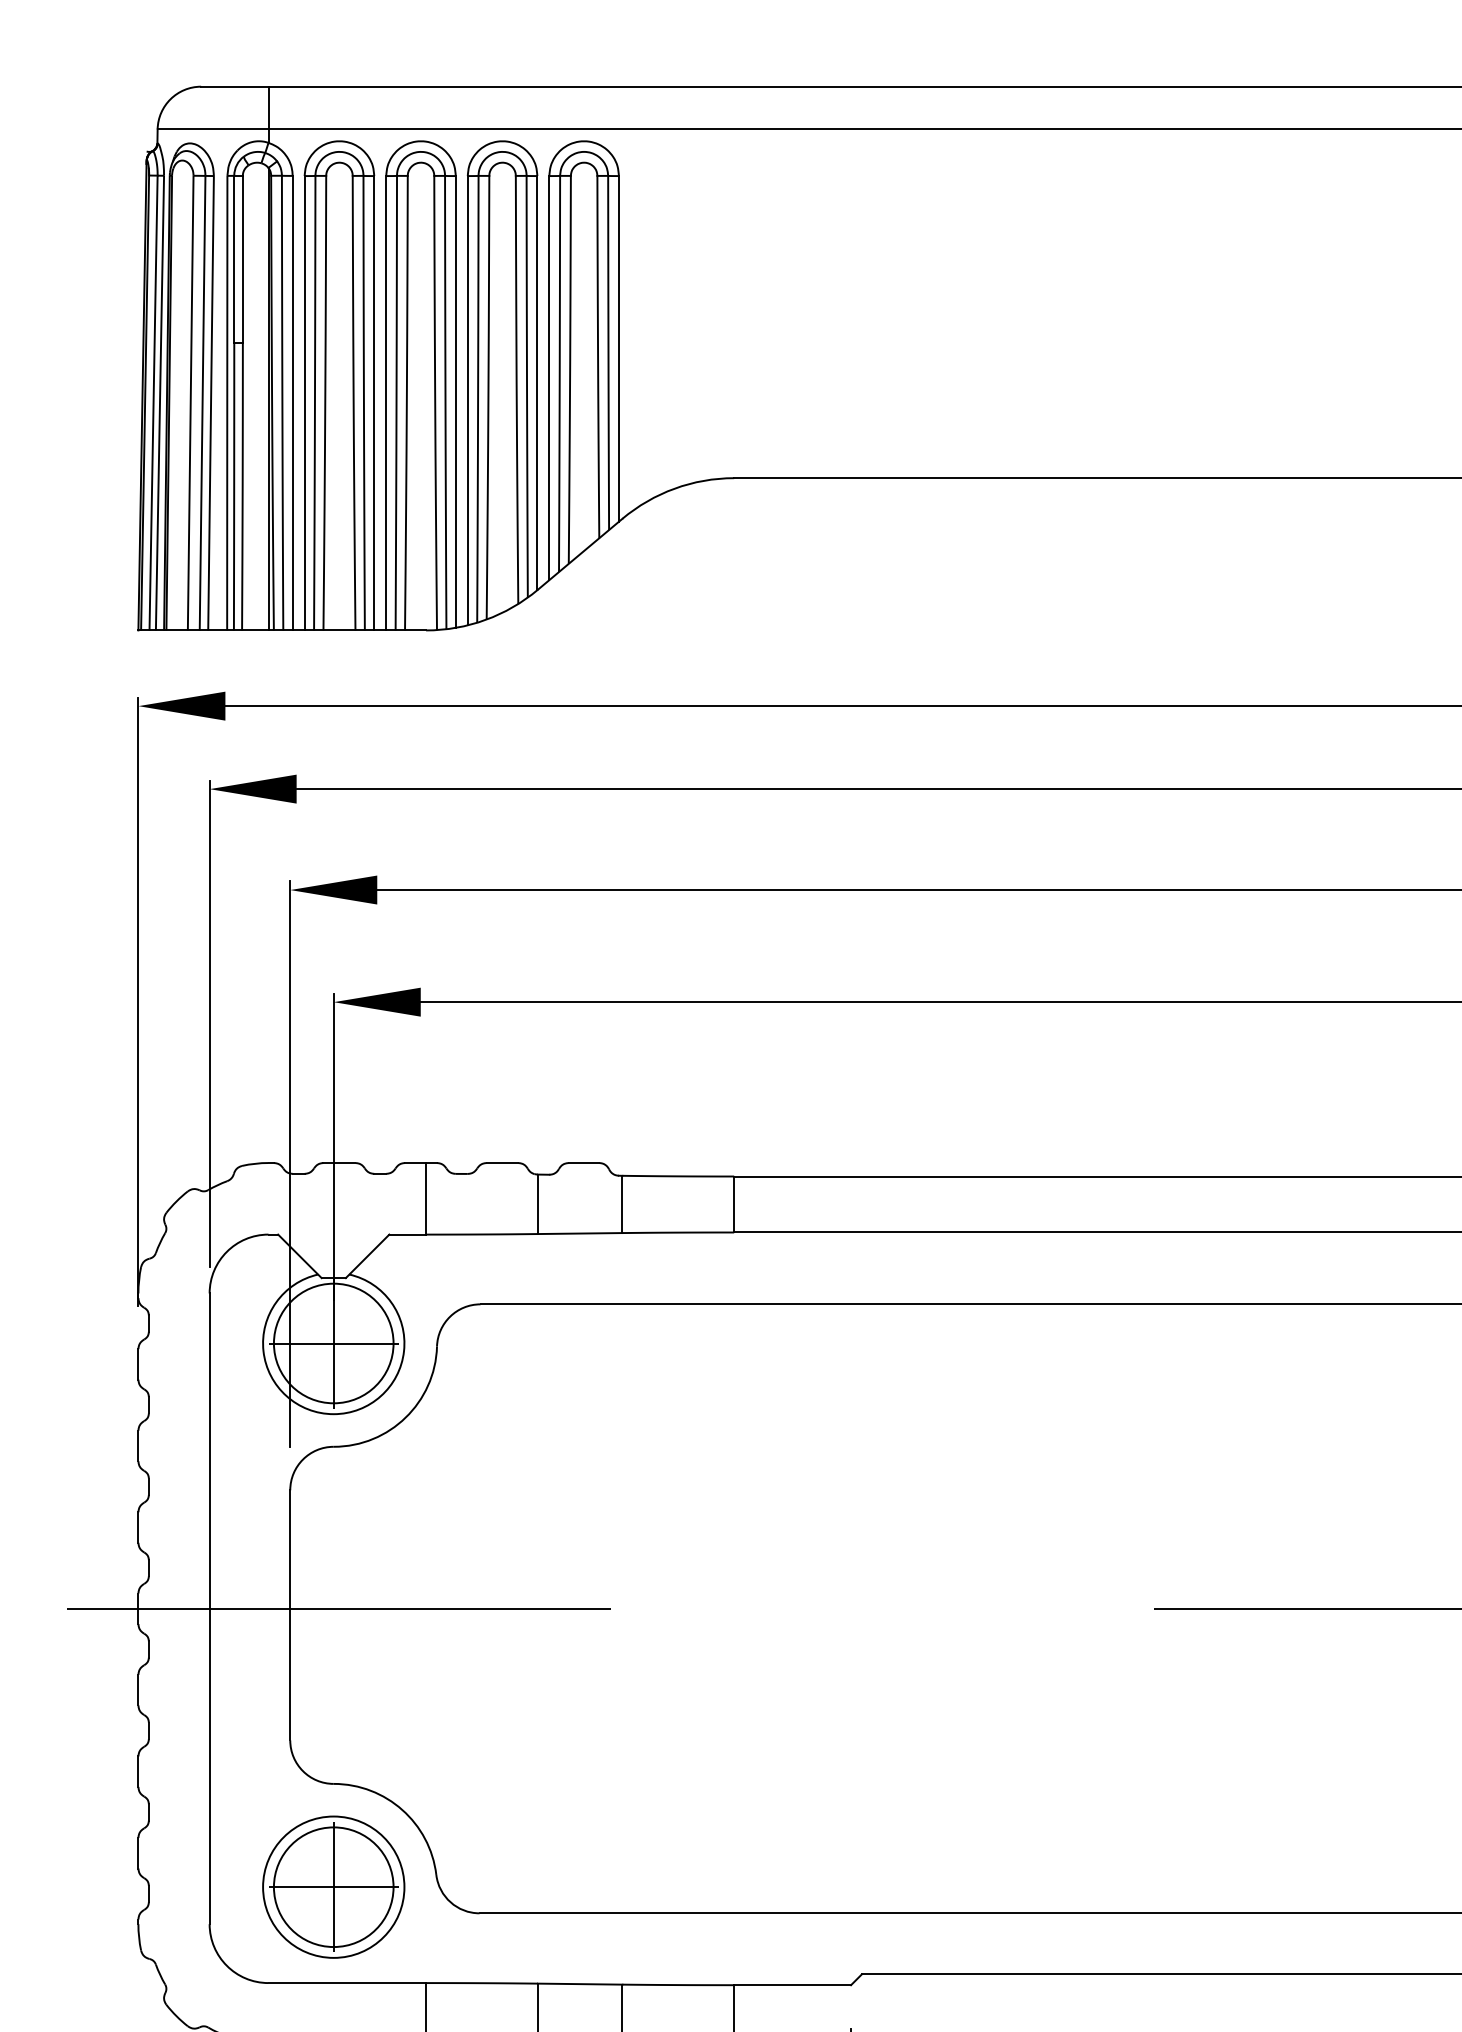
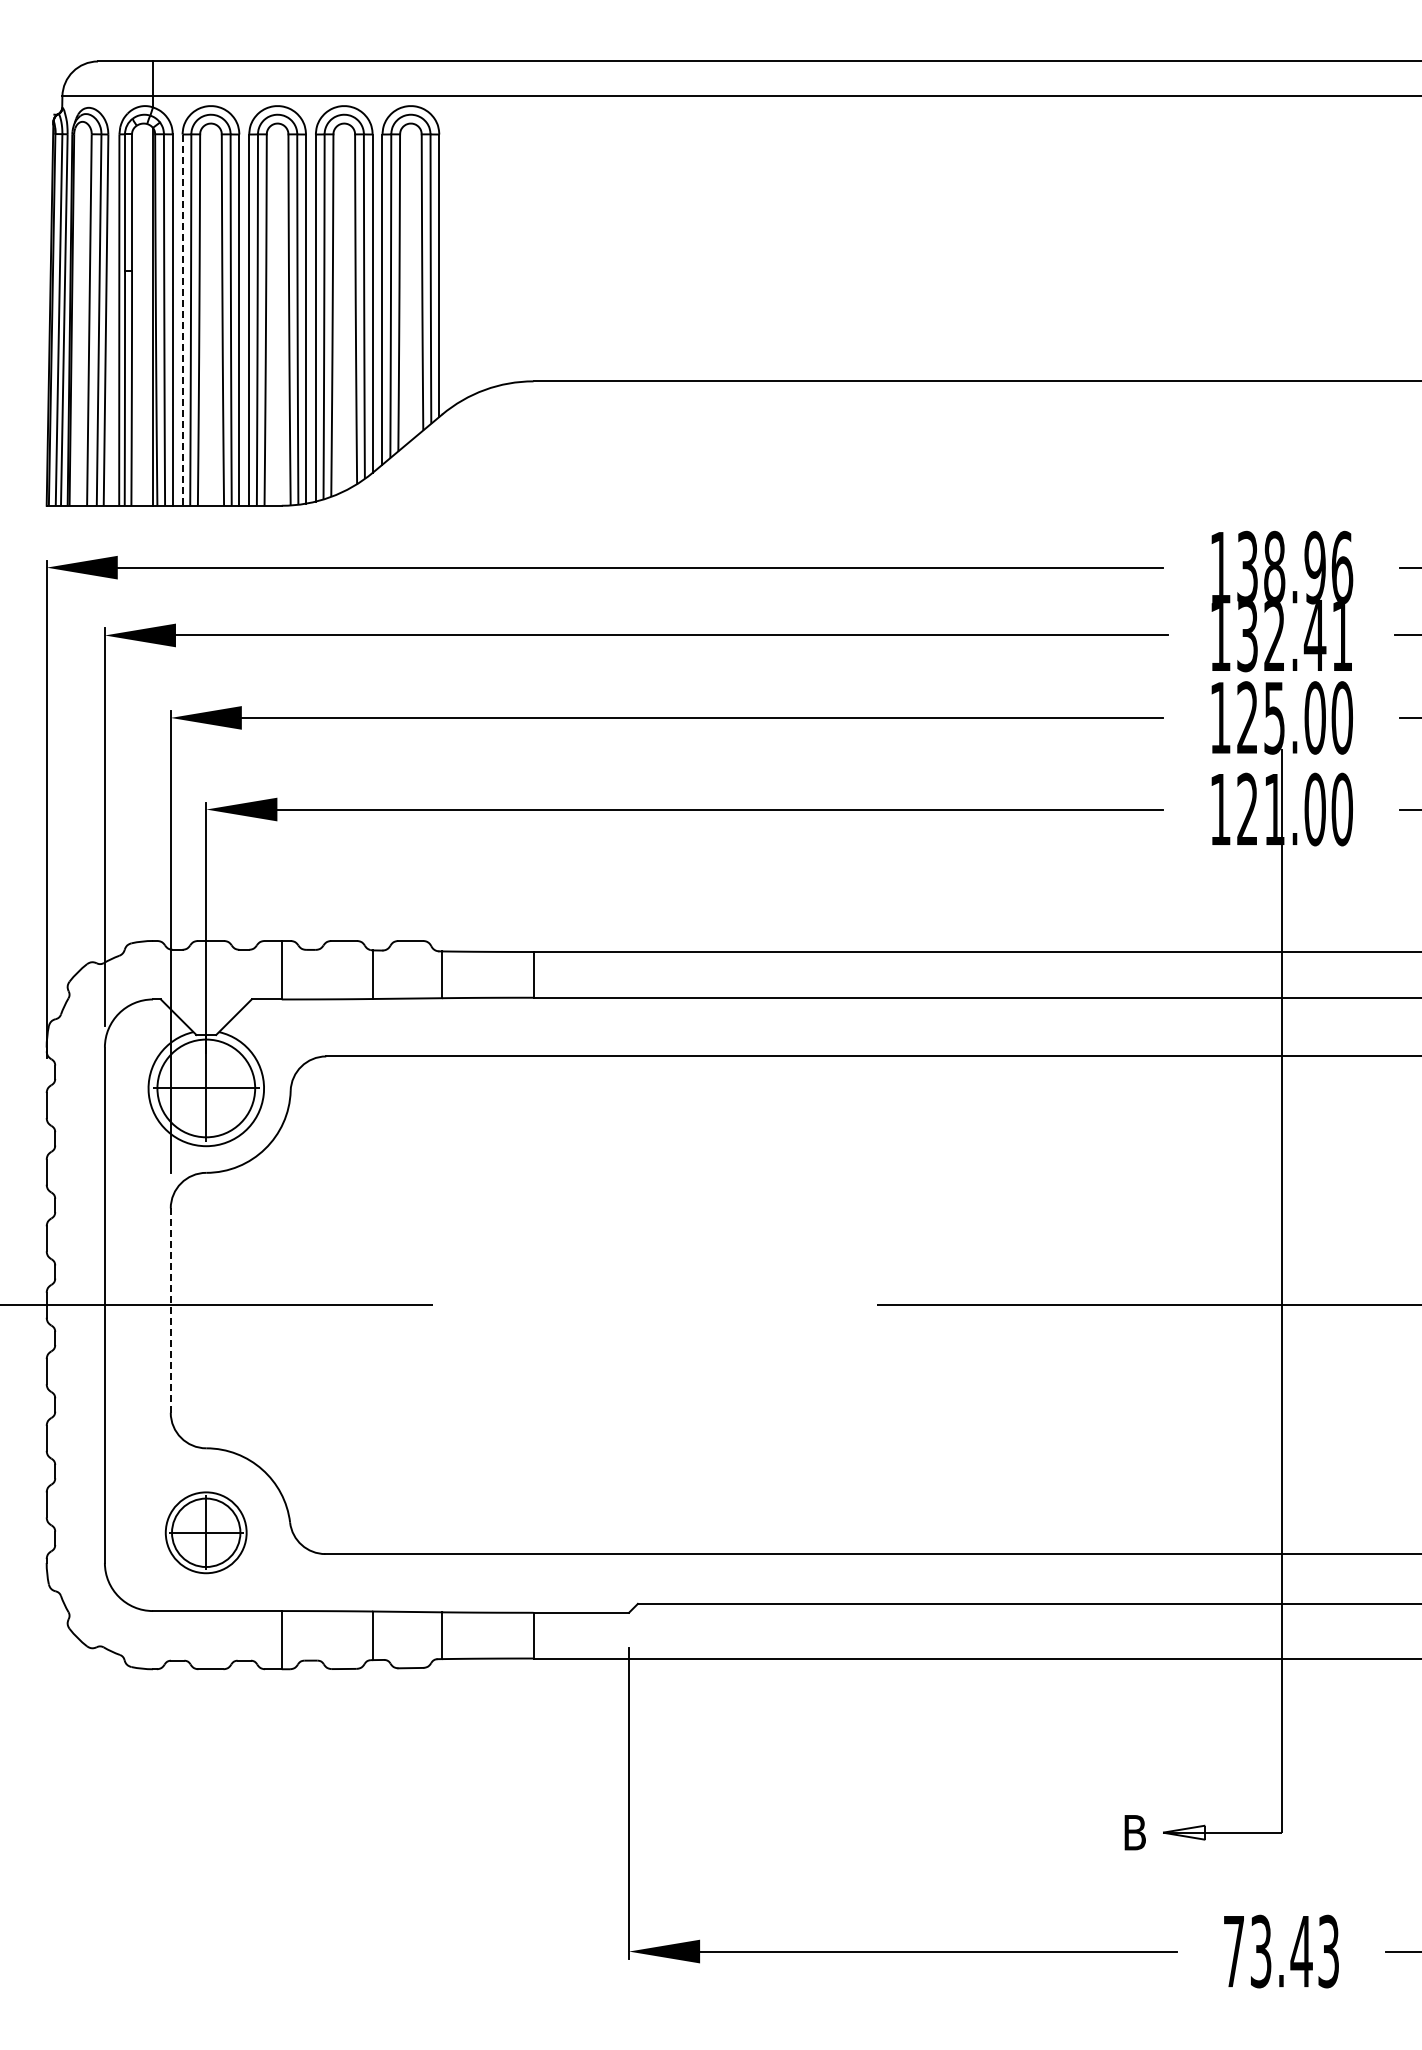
line: (304, 403) -> (182, 320), solid -> dashed
line: (289, 1616) -> (170, 1311), solid -> dashed
part: (332, 1886) -> (205, 1532), size x0.7

